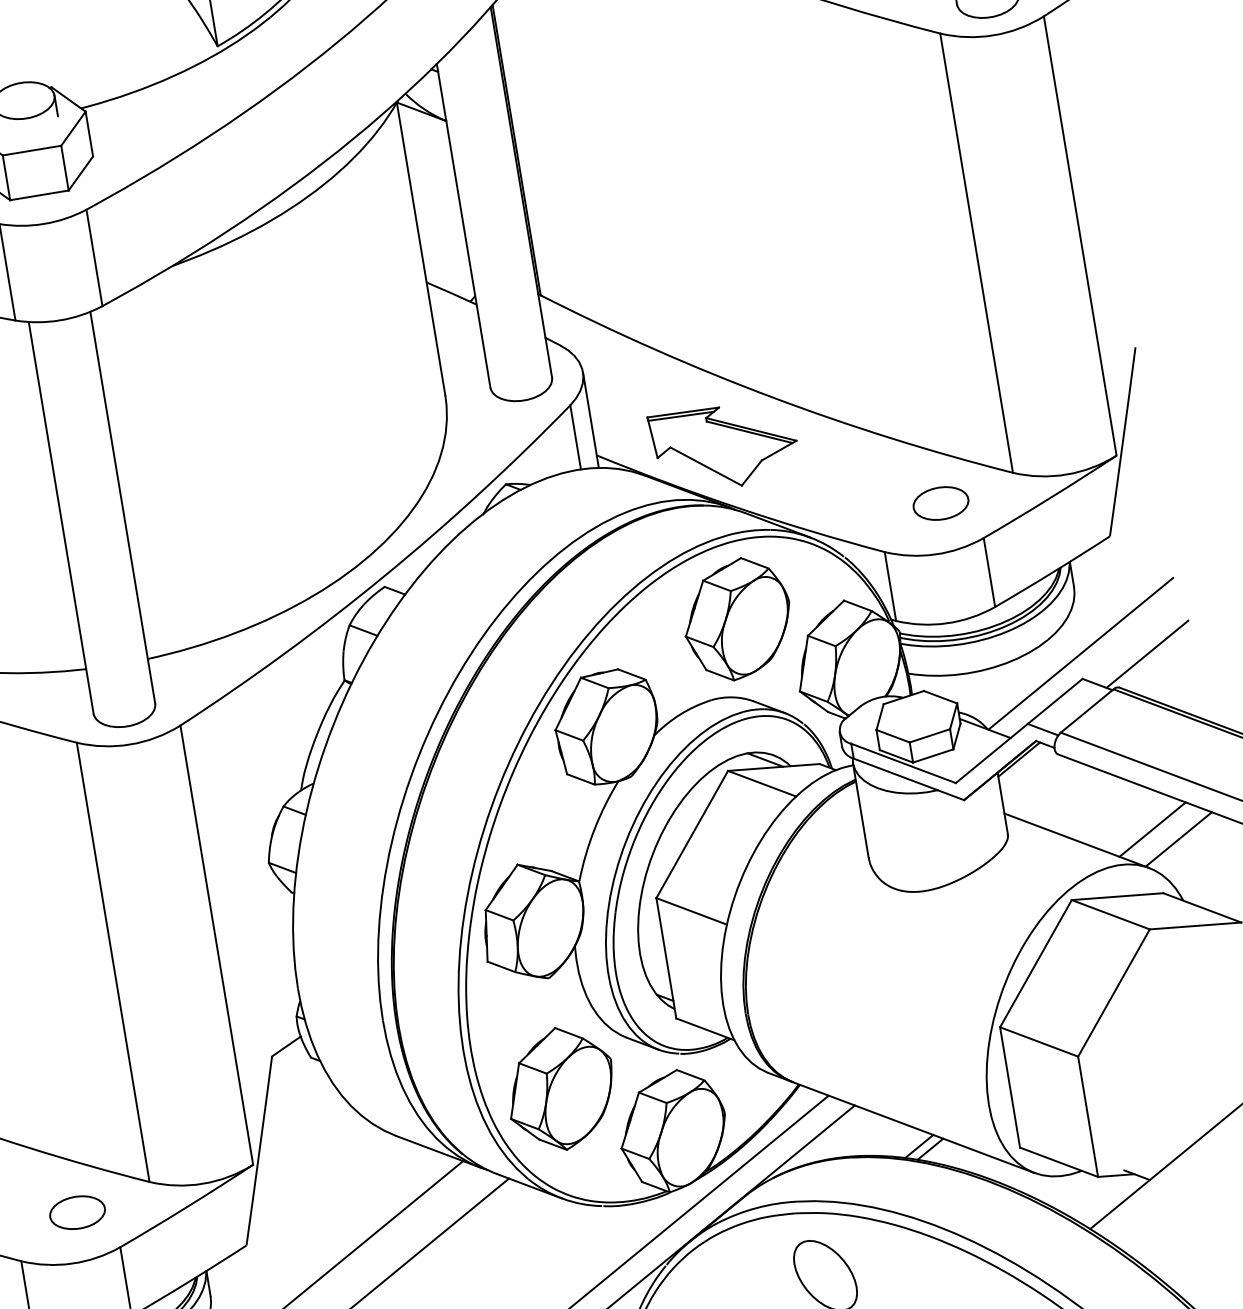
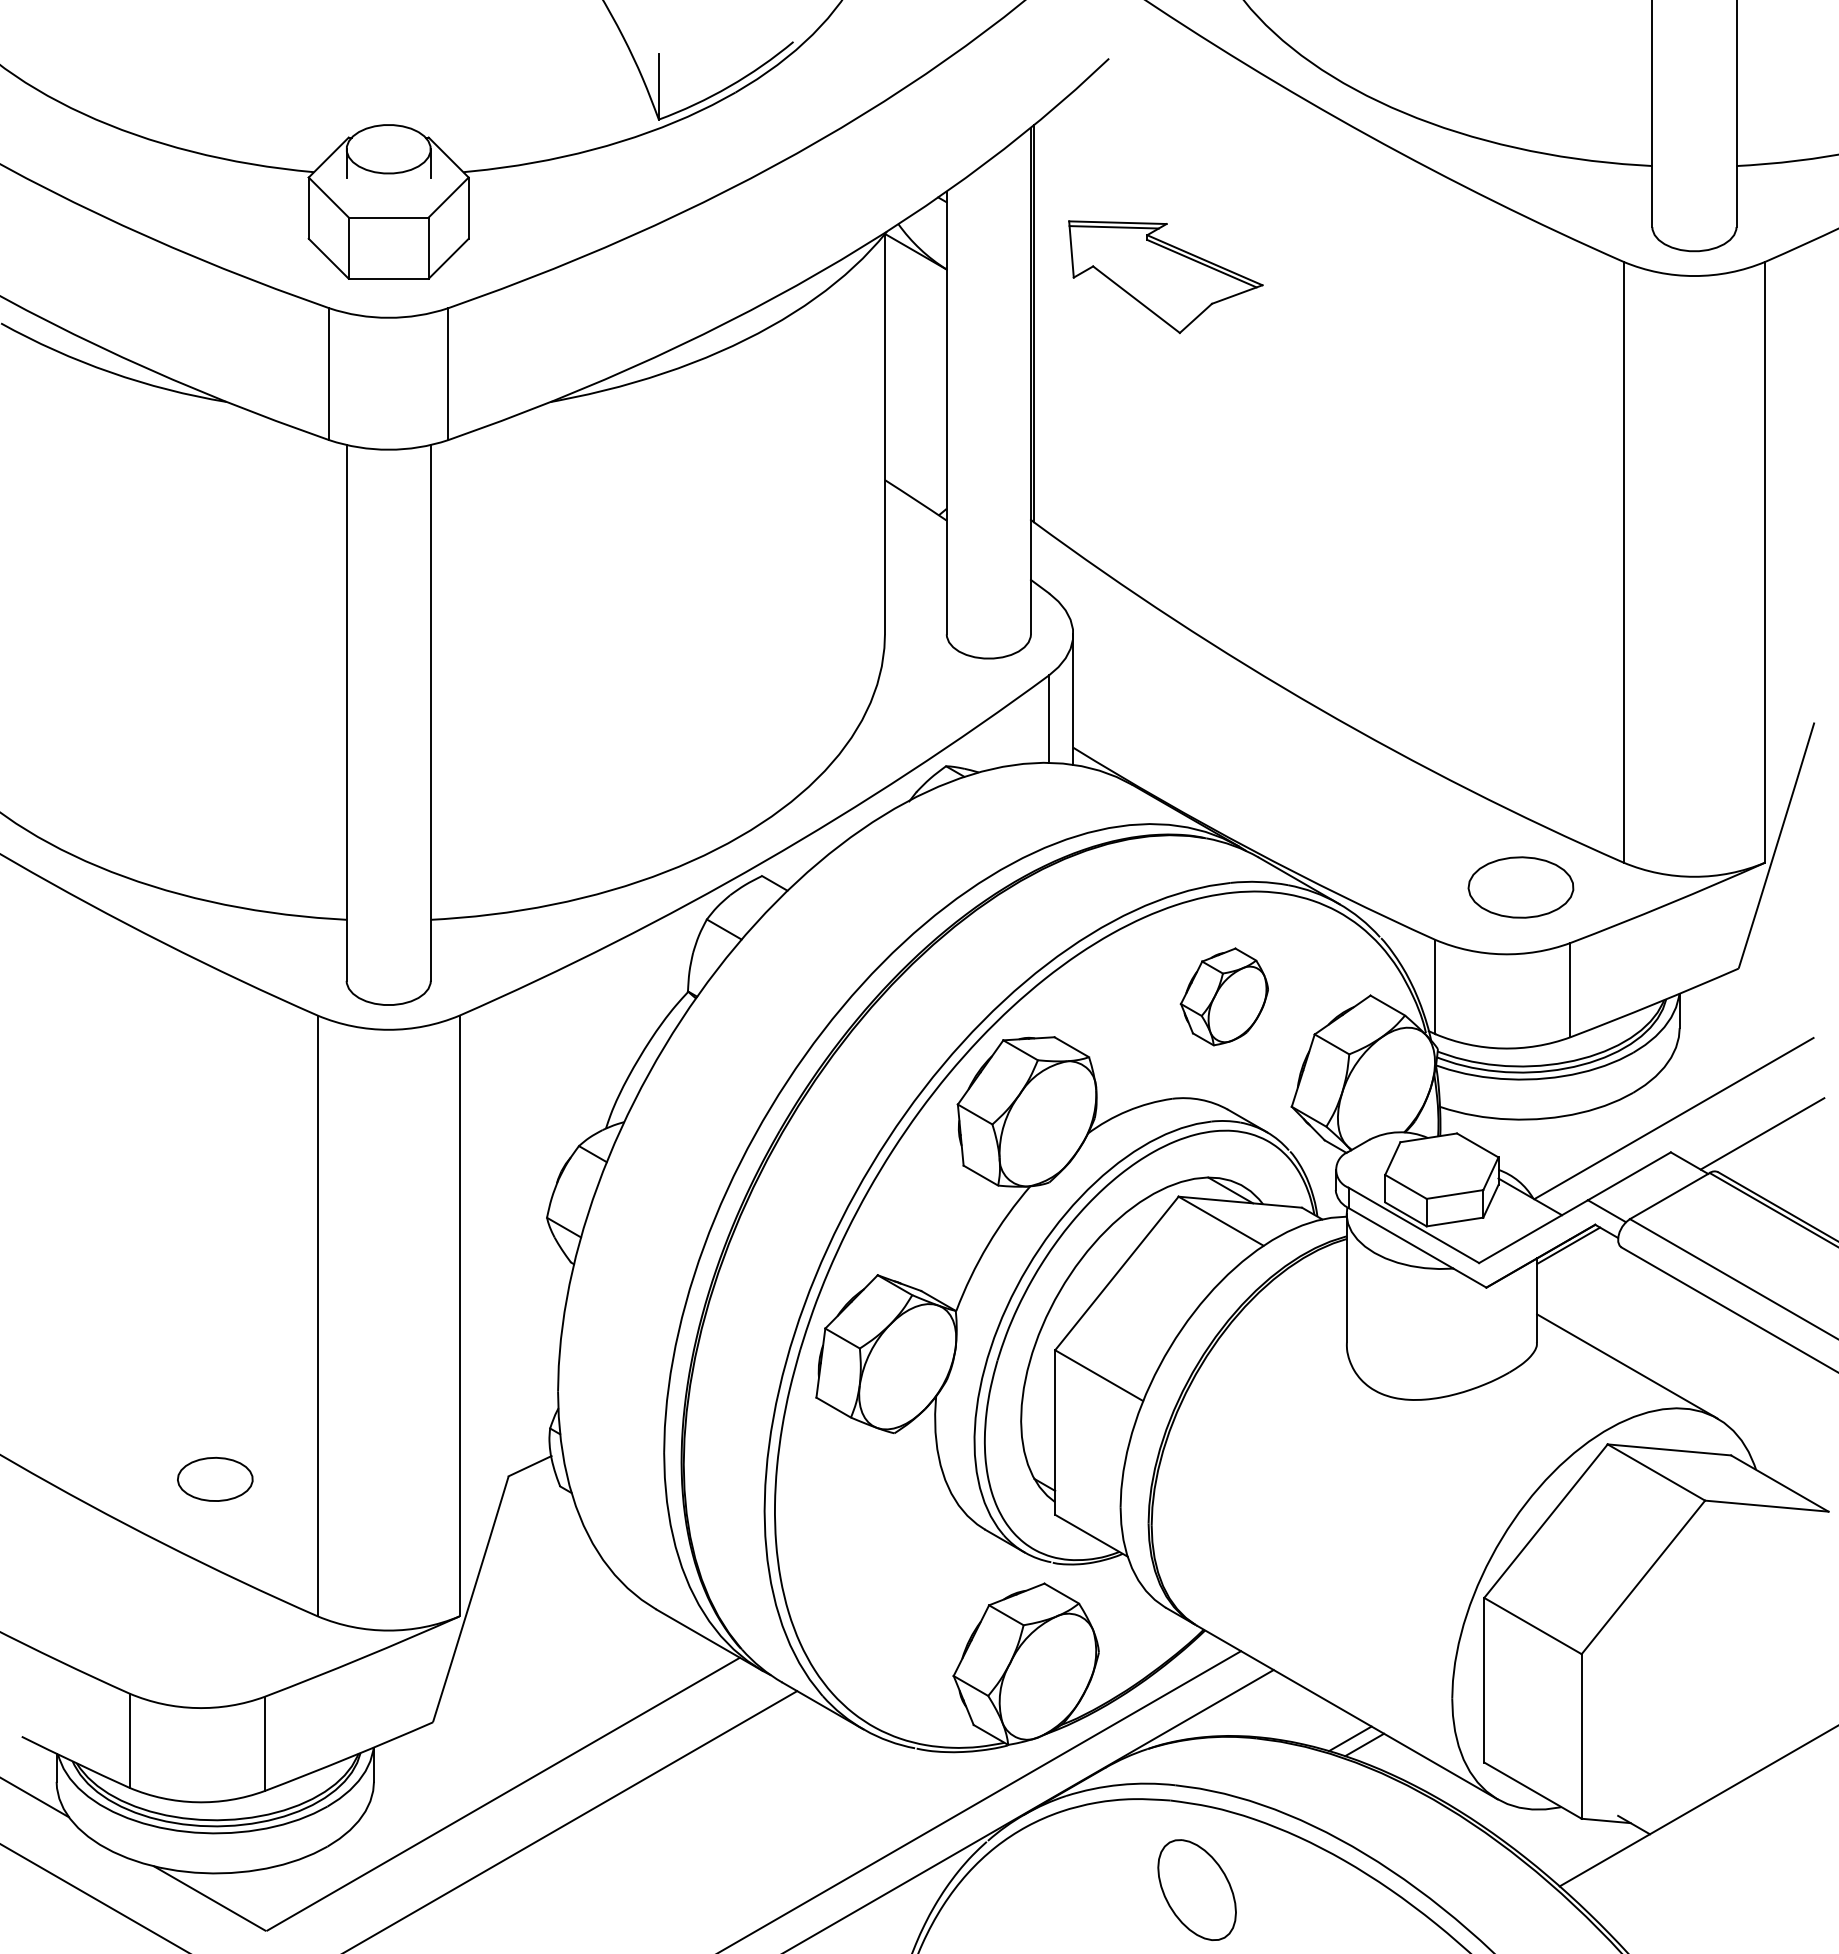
part: (724, 446) -> (1165, 277), moved
part: (940, 503) -> (1520, 887), size x1.4
part: (737, 618) -> (1224, 996), size x0.6
line: (1152, 829) -> (1730, 1368), removed
line: (1178, 839) -> (1763, 1387), removed
part: (560, 1088) -> (885, 1582), removed
part: (77, 1211) -> (215, 1478), moved

